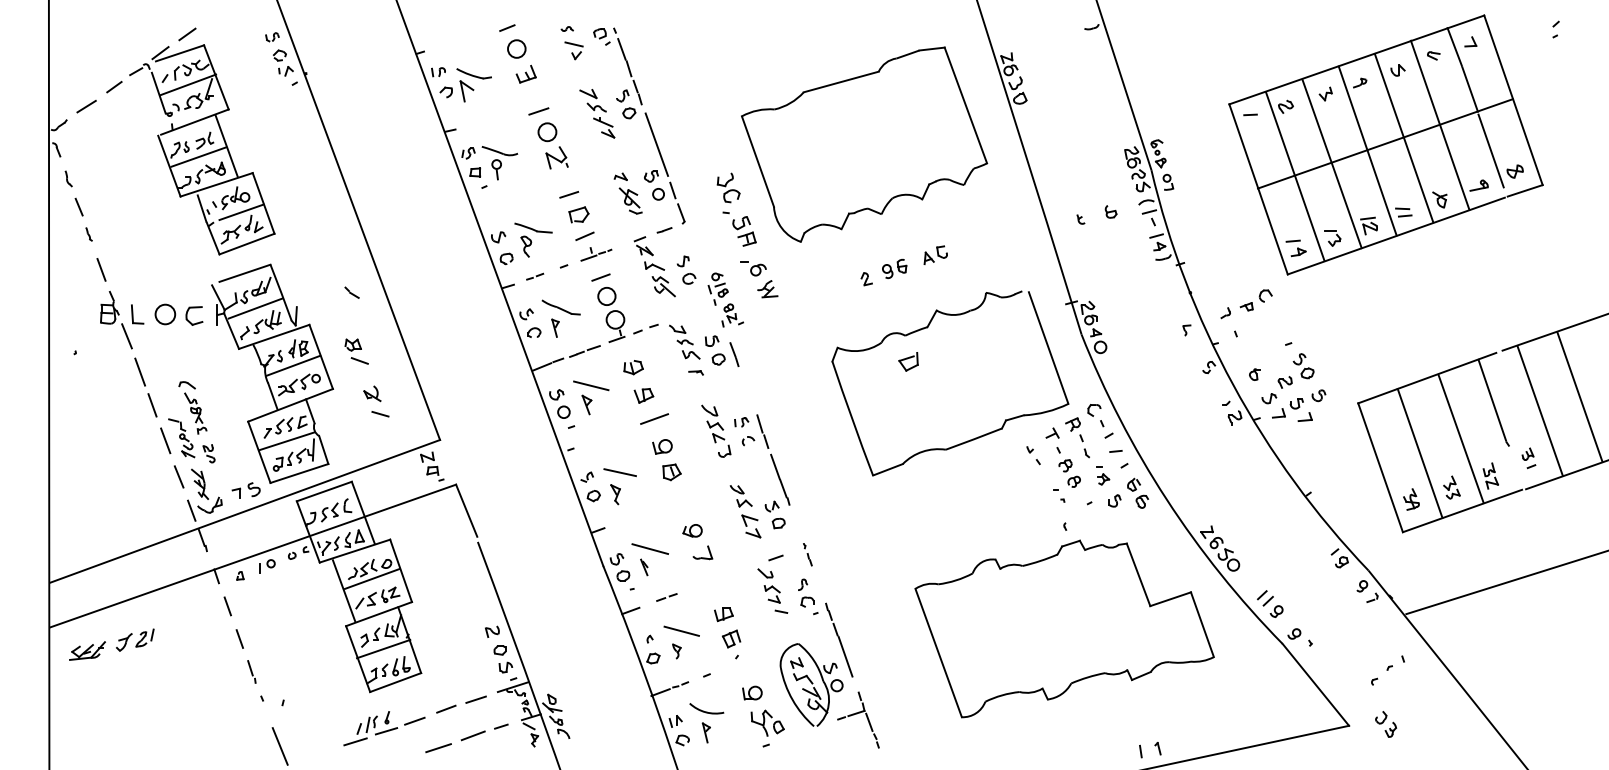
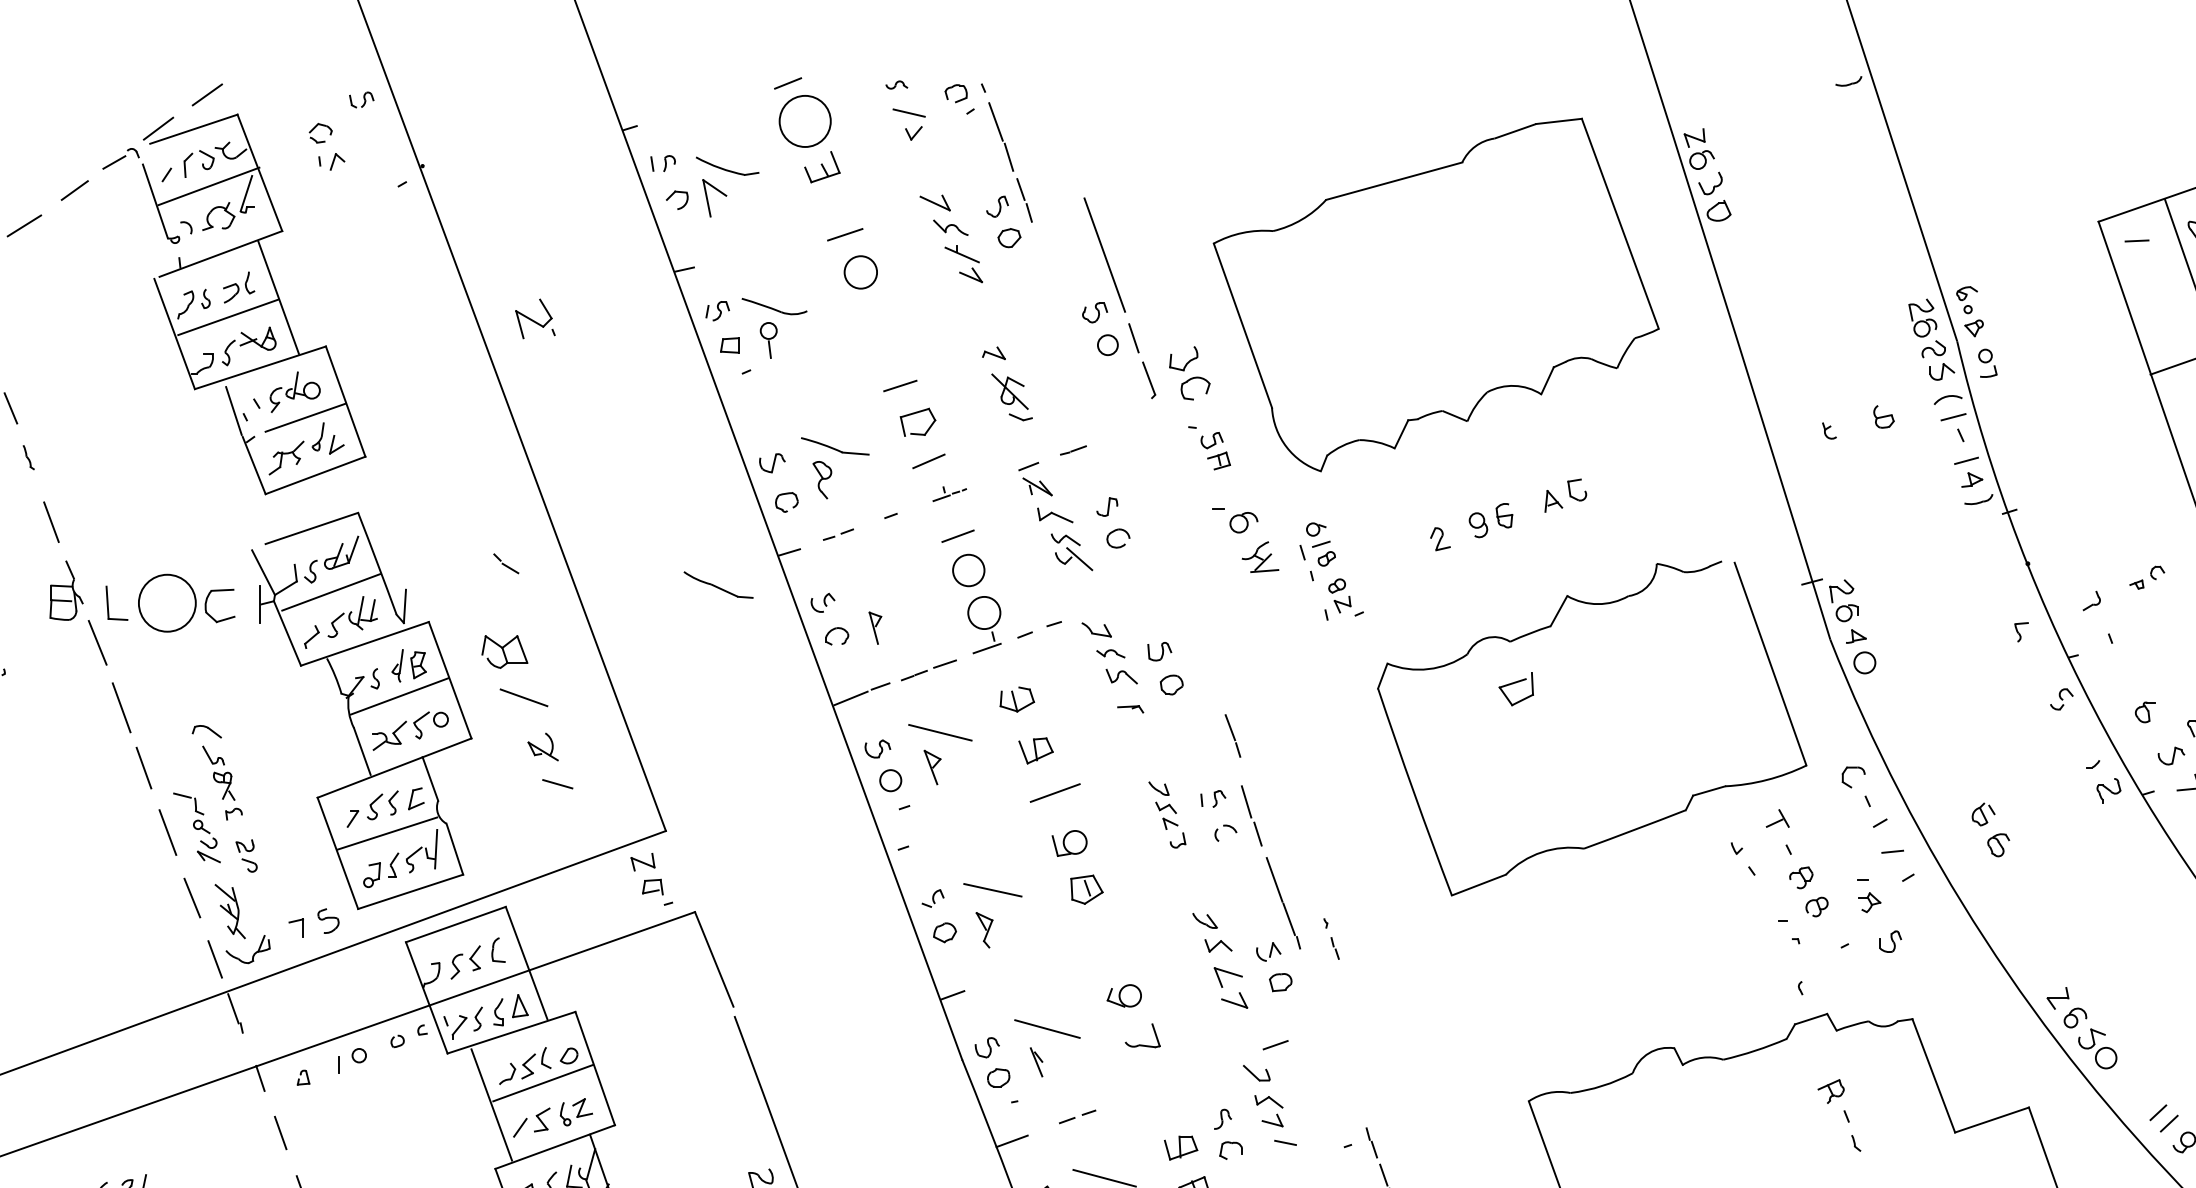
circle: (516, 48) -> (804, 120), size x1.6
part: (283, 62) -> (327, 145), moved
part: (556, 157) -> (534, 318), moved
part: (664, 168) -> (1118, 298), moved
part: (739, 228) -> (1209, 447), size x0.7
part: (596, 254) -> (949, 494), size x0.6
part: (725, 299) -> (1331, 570), moved
part: (1255, 300) -> (2146, 577), size x0.6
part: (560, 307) -> (717, 585), moved
circle: (165, 314) -> (167, 603), size x1.6
part: (356, 351) -> (514, 670), size x1.6
line: (734, 354) -> (1233, 735), moved
part: (716, 430) -> (1167, 813), size x0.7
part: (1077, 437) -> (1839, 1115), moved
part: (1138, 492) -> (1991, 828), moved
part: (807, 554) -> (1331, 939), moved
part: (806, 592) -> (1229, 1133), moved

